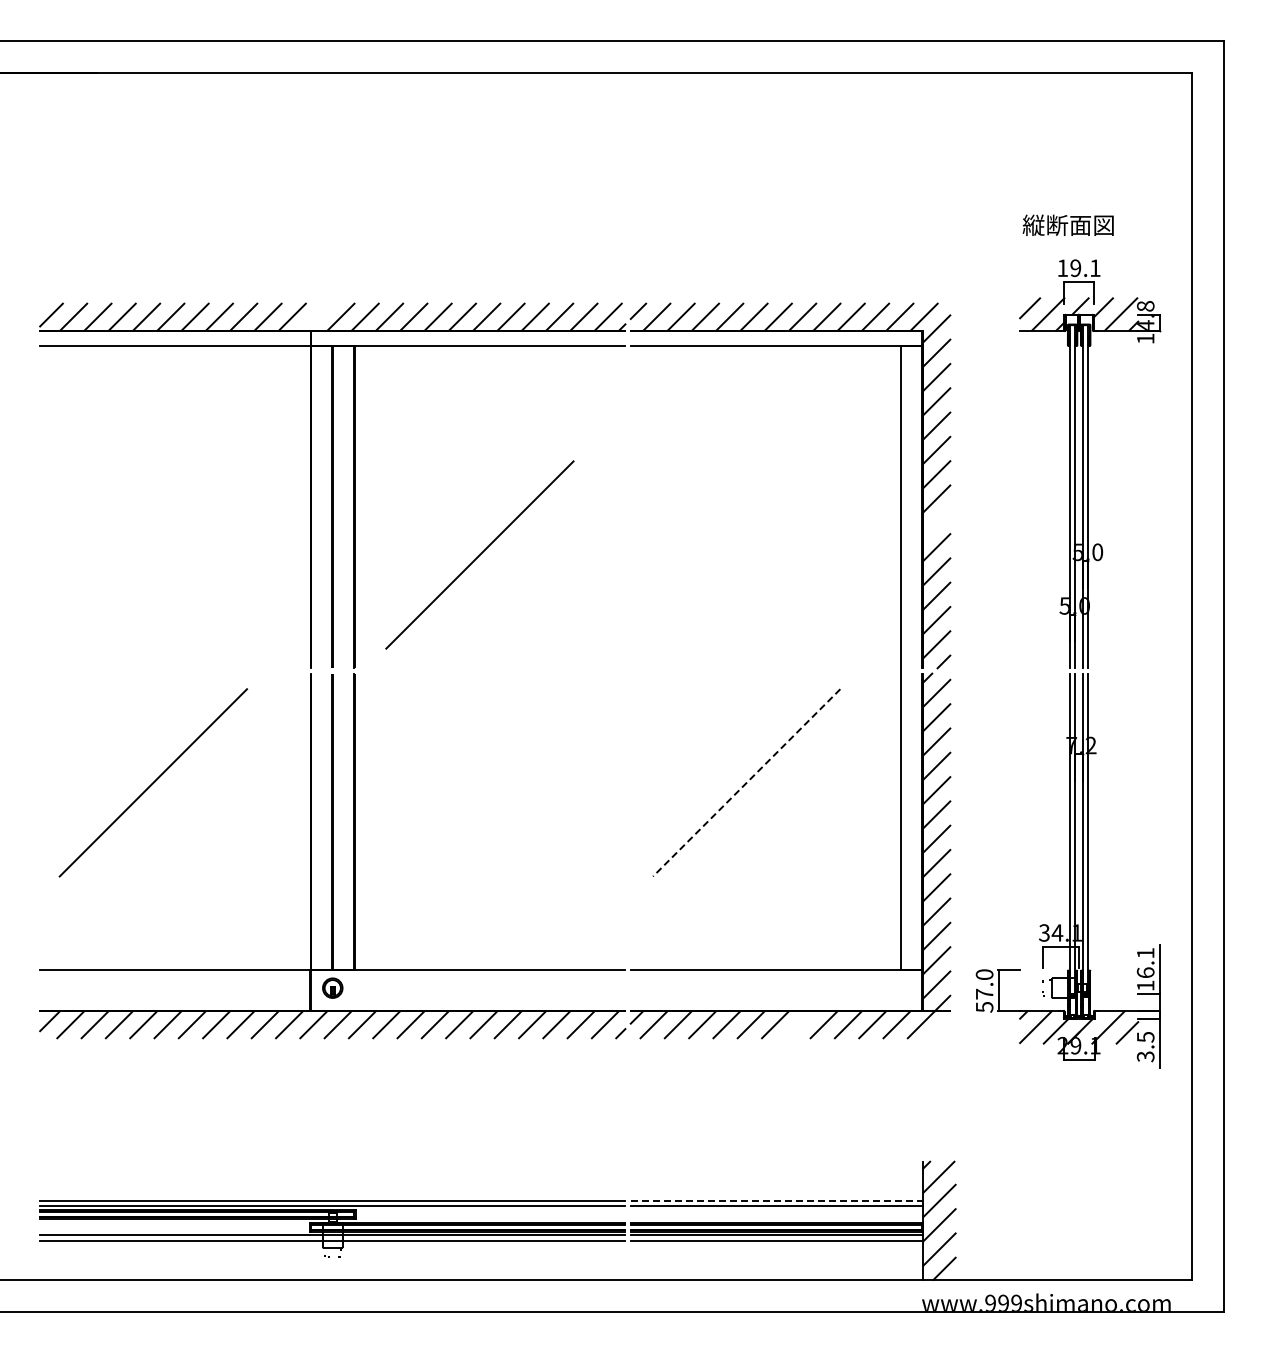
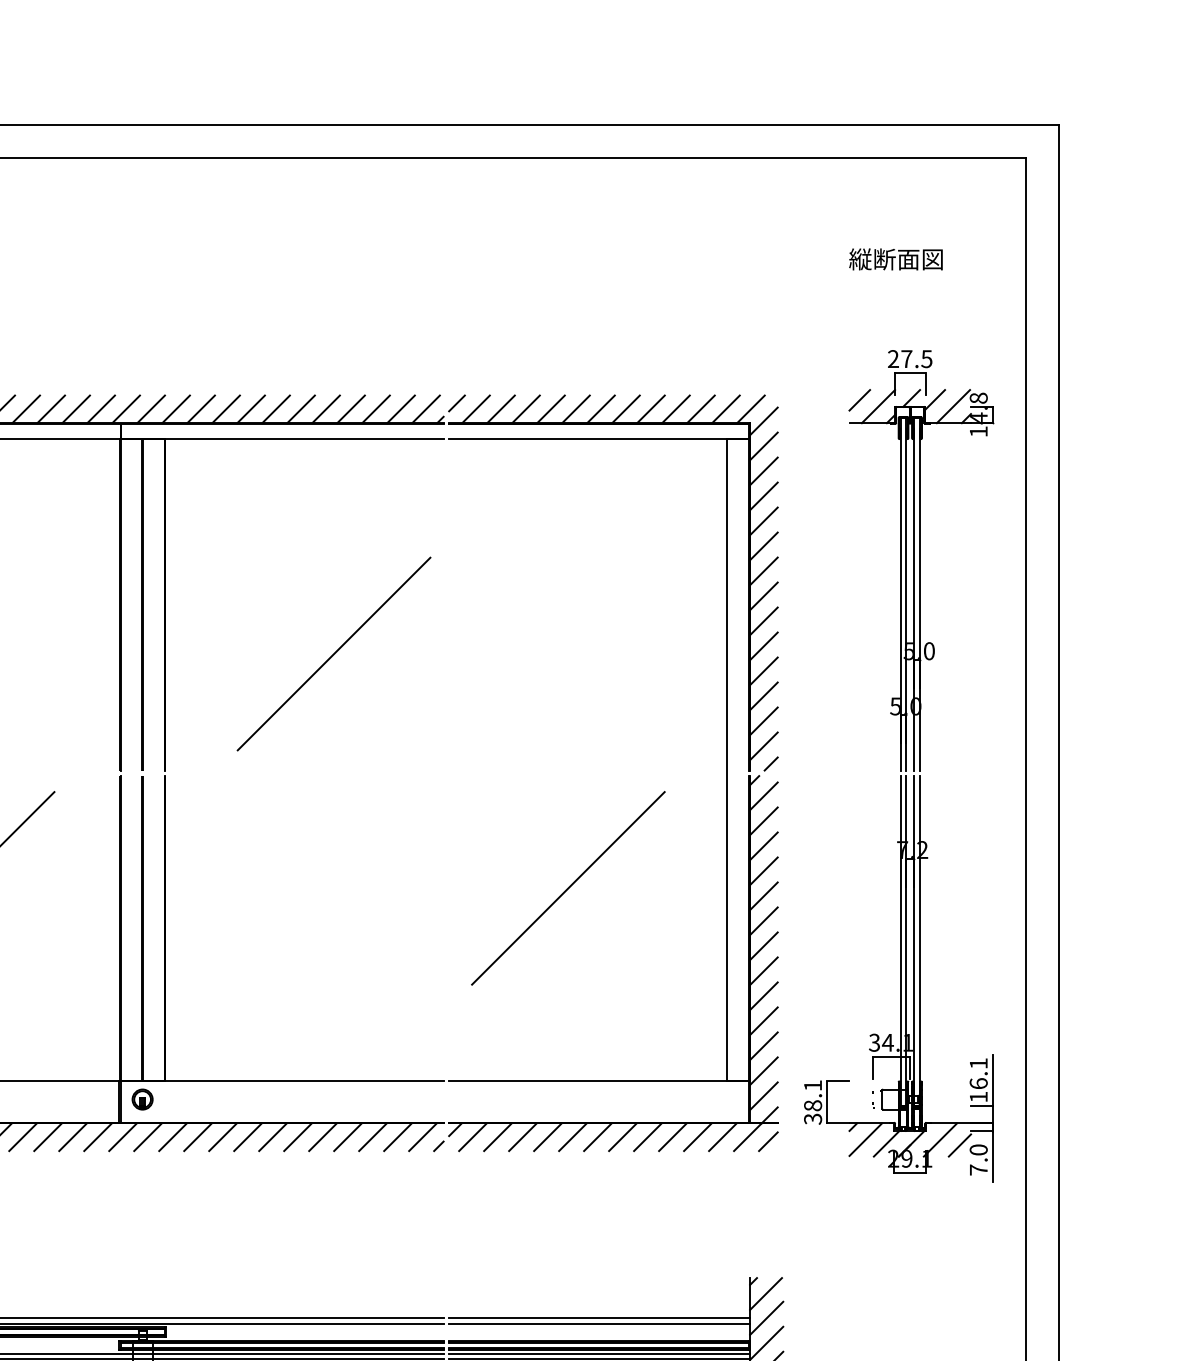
text: (1067, 224) -> (895, 258), moved
text: (1078, 268) -> (909, 359), 19.1 -> 27.5
line: (316, 316) -> (125, 408), added
line: (936, 522) -> (763, 620), added
line: (479, 554) -> (333, 653), moved
line: (746, 783) -> (568, 889), dashed -> solid
text: (984, 990) -> (812, 1101), 57.0 -> 38.1
line: (799, 1024) -> (622, 1136), added
line: (941, 1029) -> (768, 1142), added
text: (1145, 1046) -> (978, 1159), 3.5 -> 7.0
line: (777, 1200) -> (600, 1317), dashed -> solid

